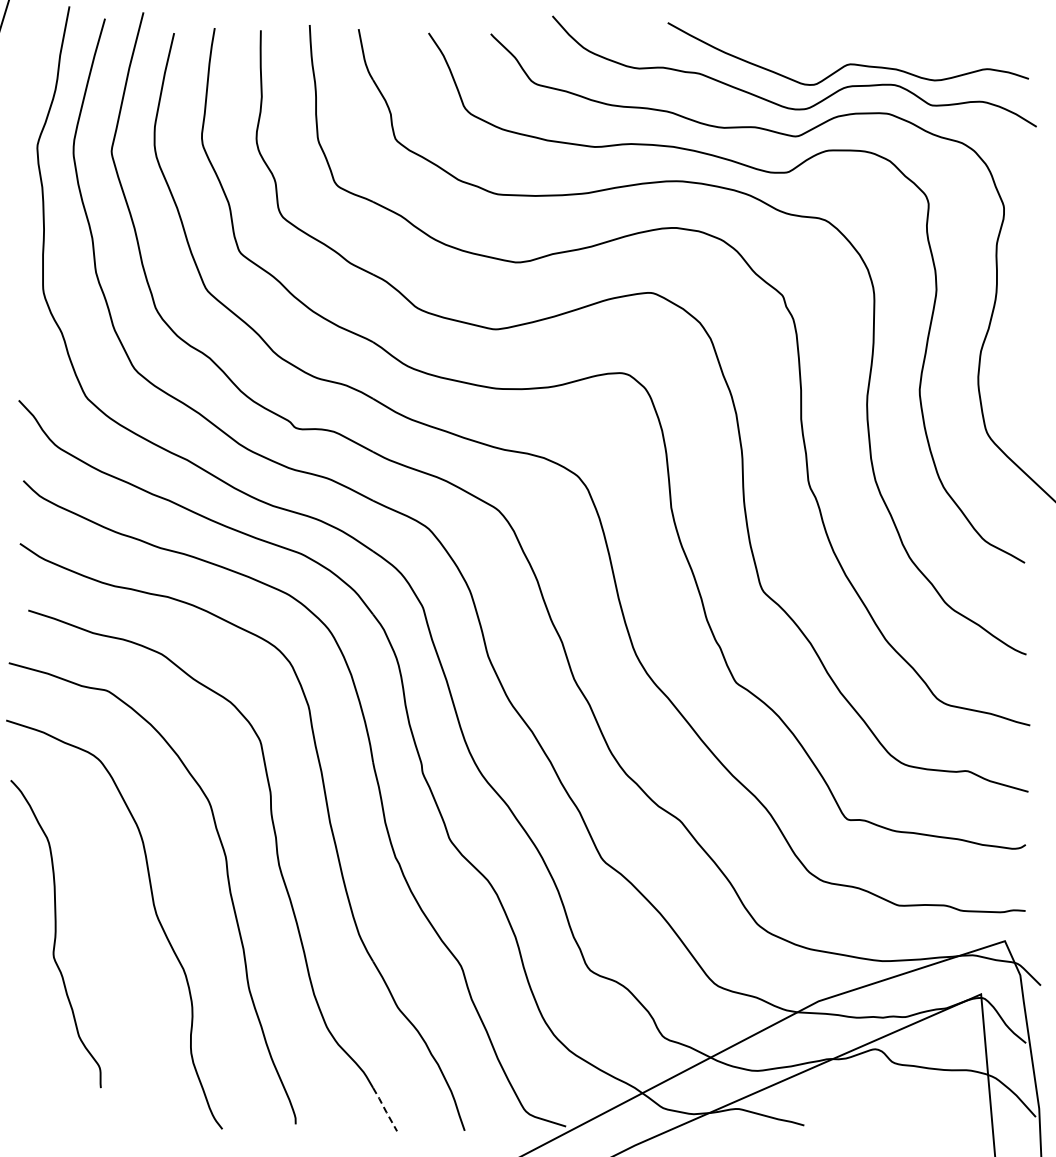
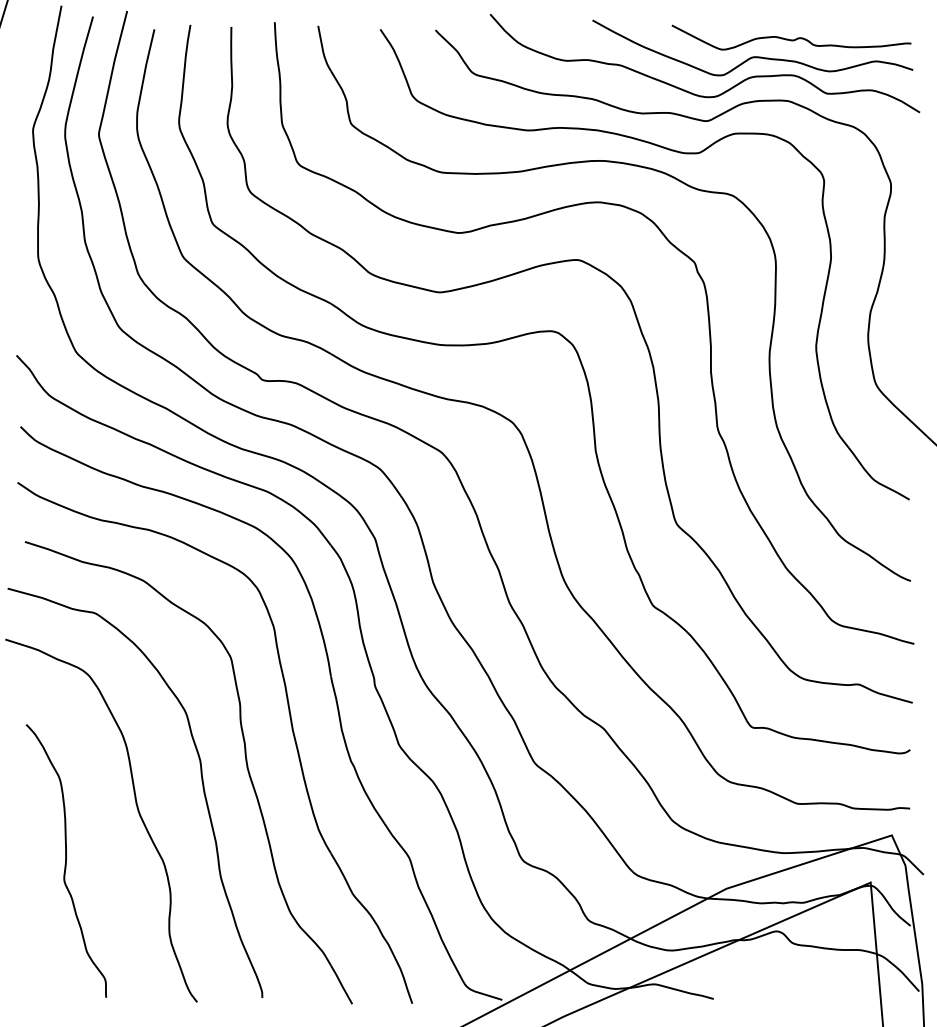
curve: (891, 44) -> (791, 39), added
curve: (55, 934) -> (65, 861), moved
line: (385, 1109) -> (342, 984), dashed -> solid

